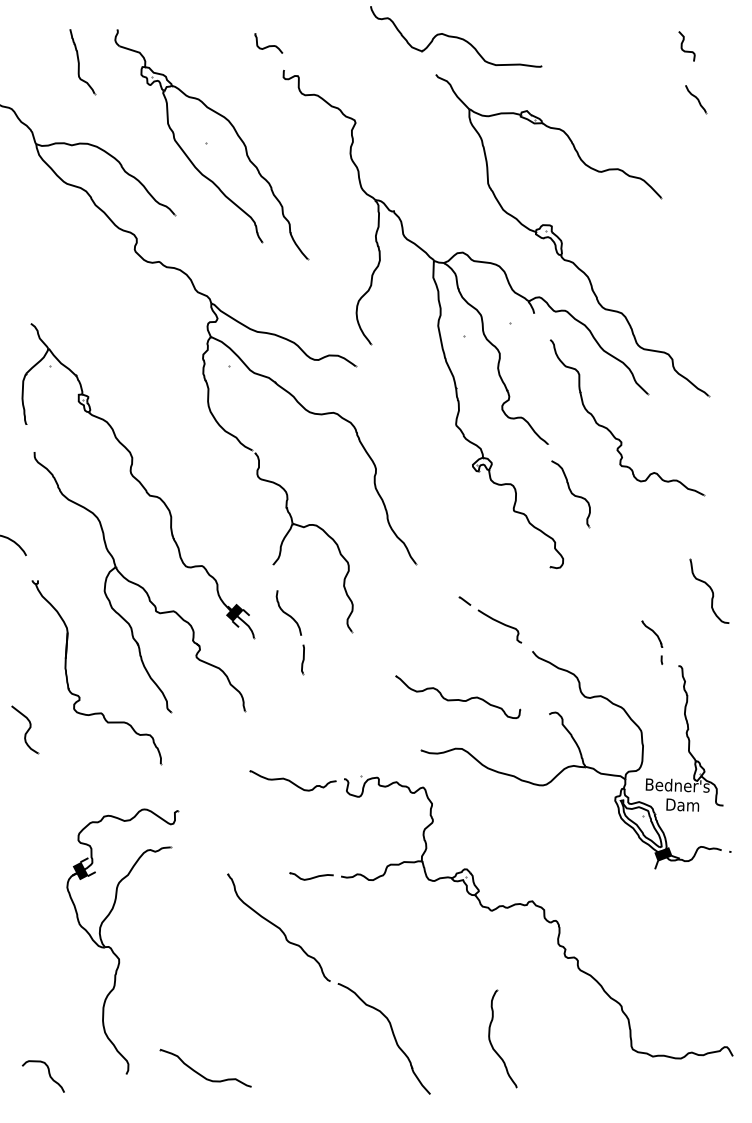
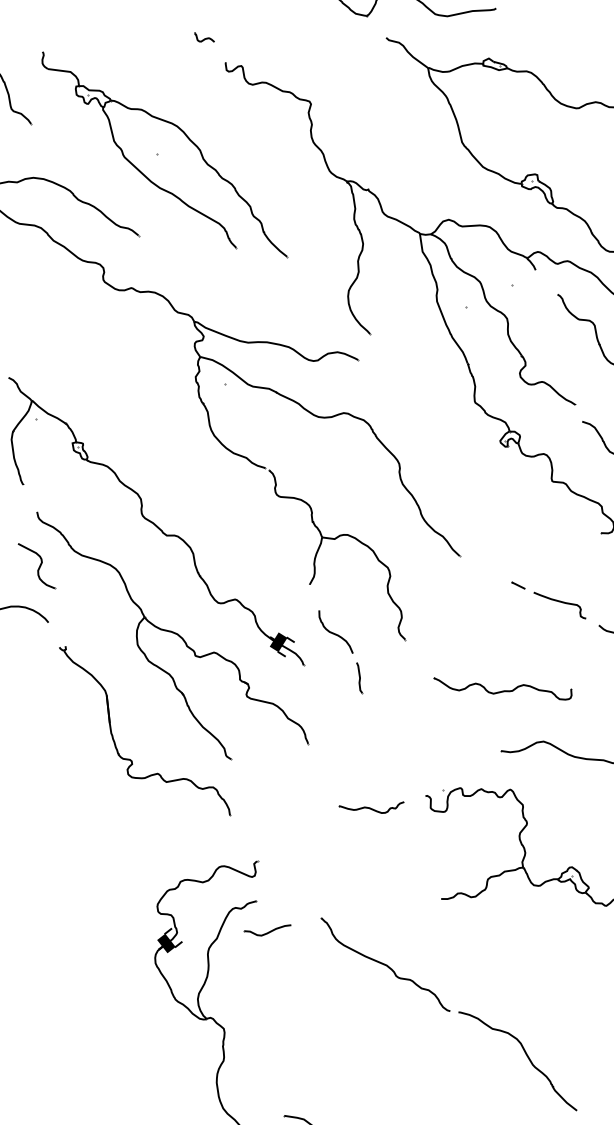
part: (268, 43) -> (204, 37), size x0.6
part: (458, 696) -> (503, 687), moved
part: (25, 729) -> (37, 565), moved
part: (292, 780) -> (371, 807), size x0.7
part: (311, 876) -> (268, 930), moved

